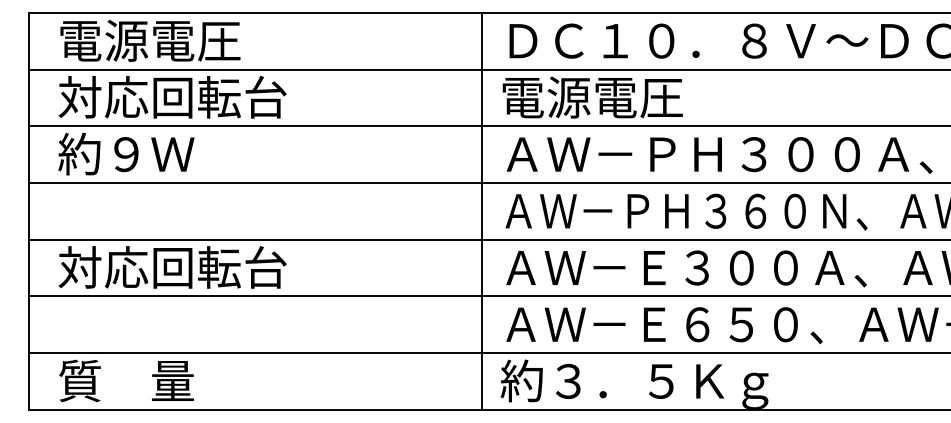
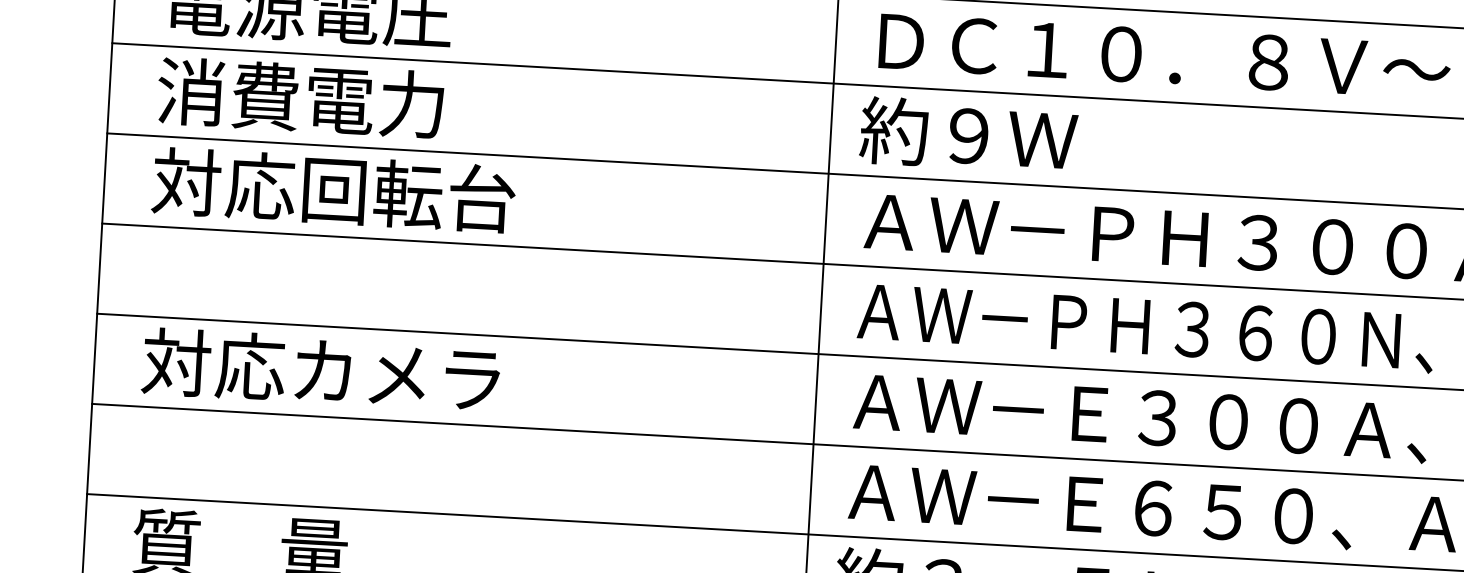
text: (172, 96) -> (338, 98), 対応回転台 -> 消費電力
text: (591, 97) -> (1004, 137), 電源電圧 -> 約９Ｗ
text: (172, 153) -> (333, 189), 約９Ｗ -> 対応回転台
text: (219, 267) -> (398, 374), 対応回転台 -> 対応カメラ

